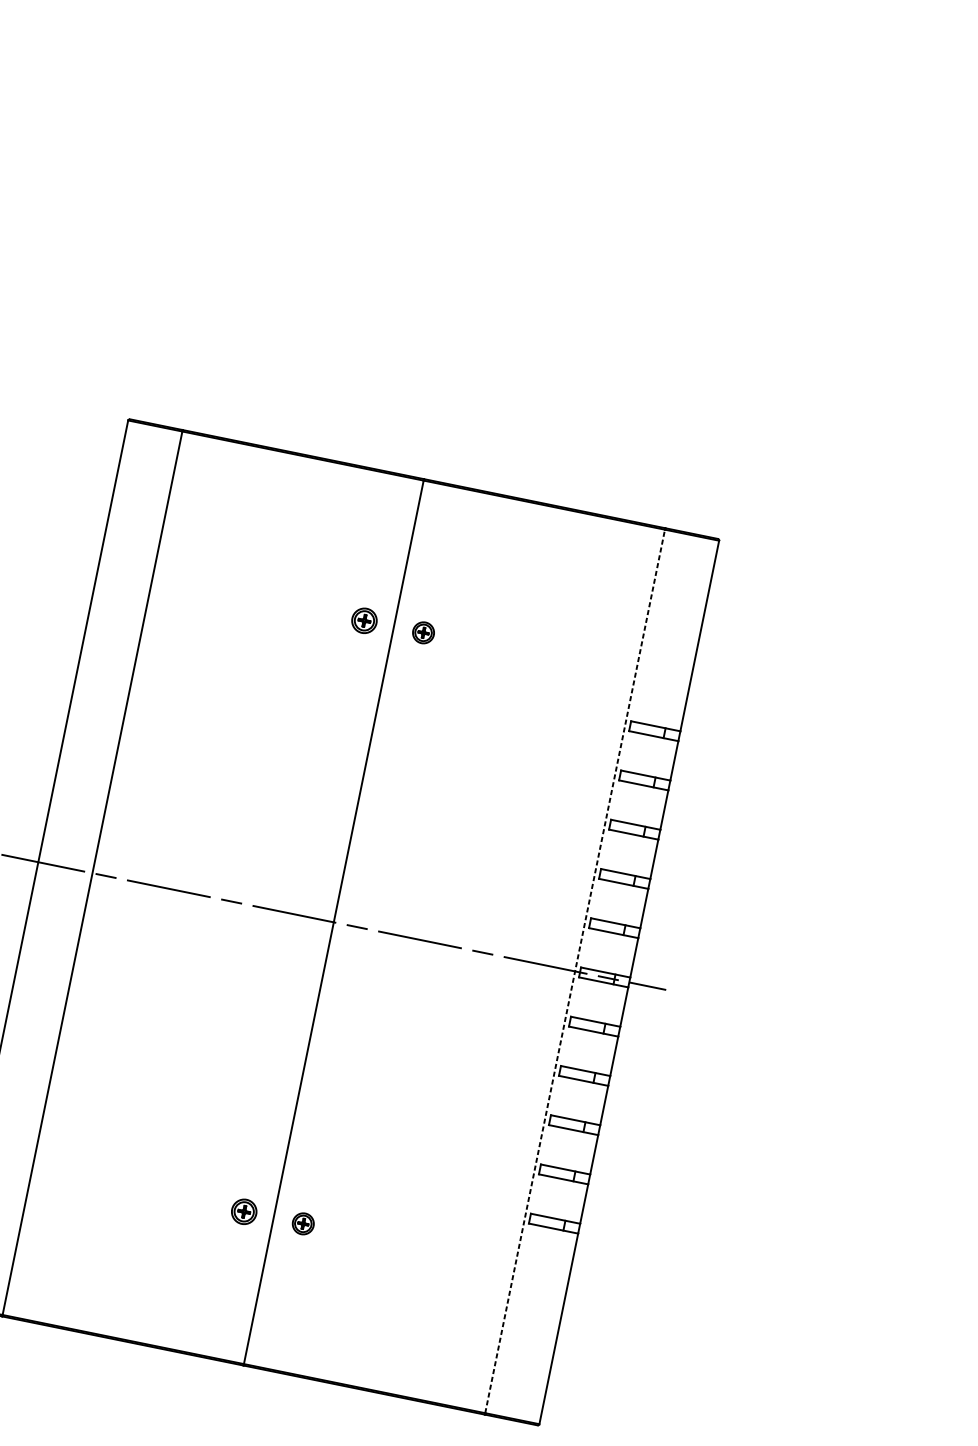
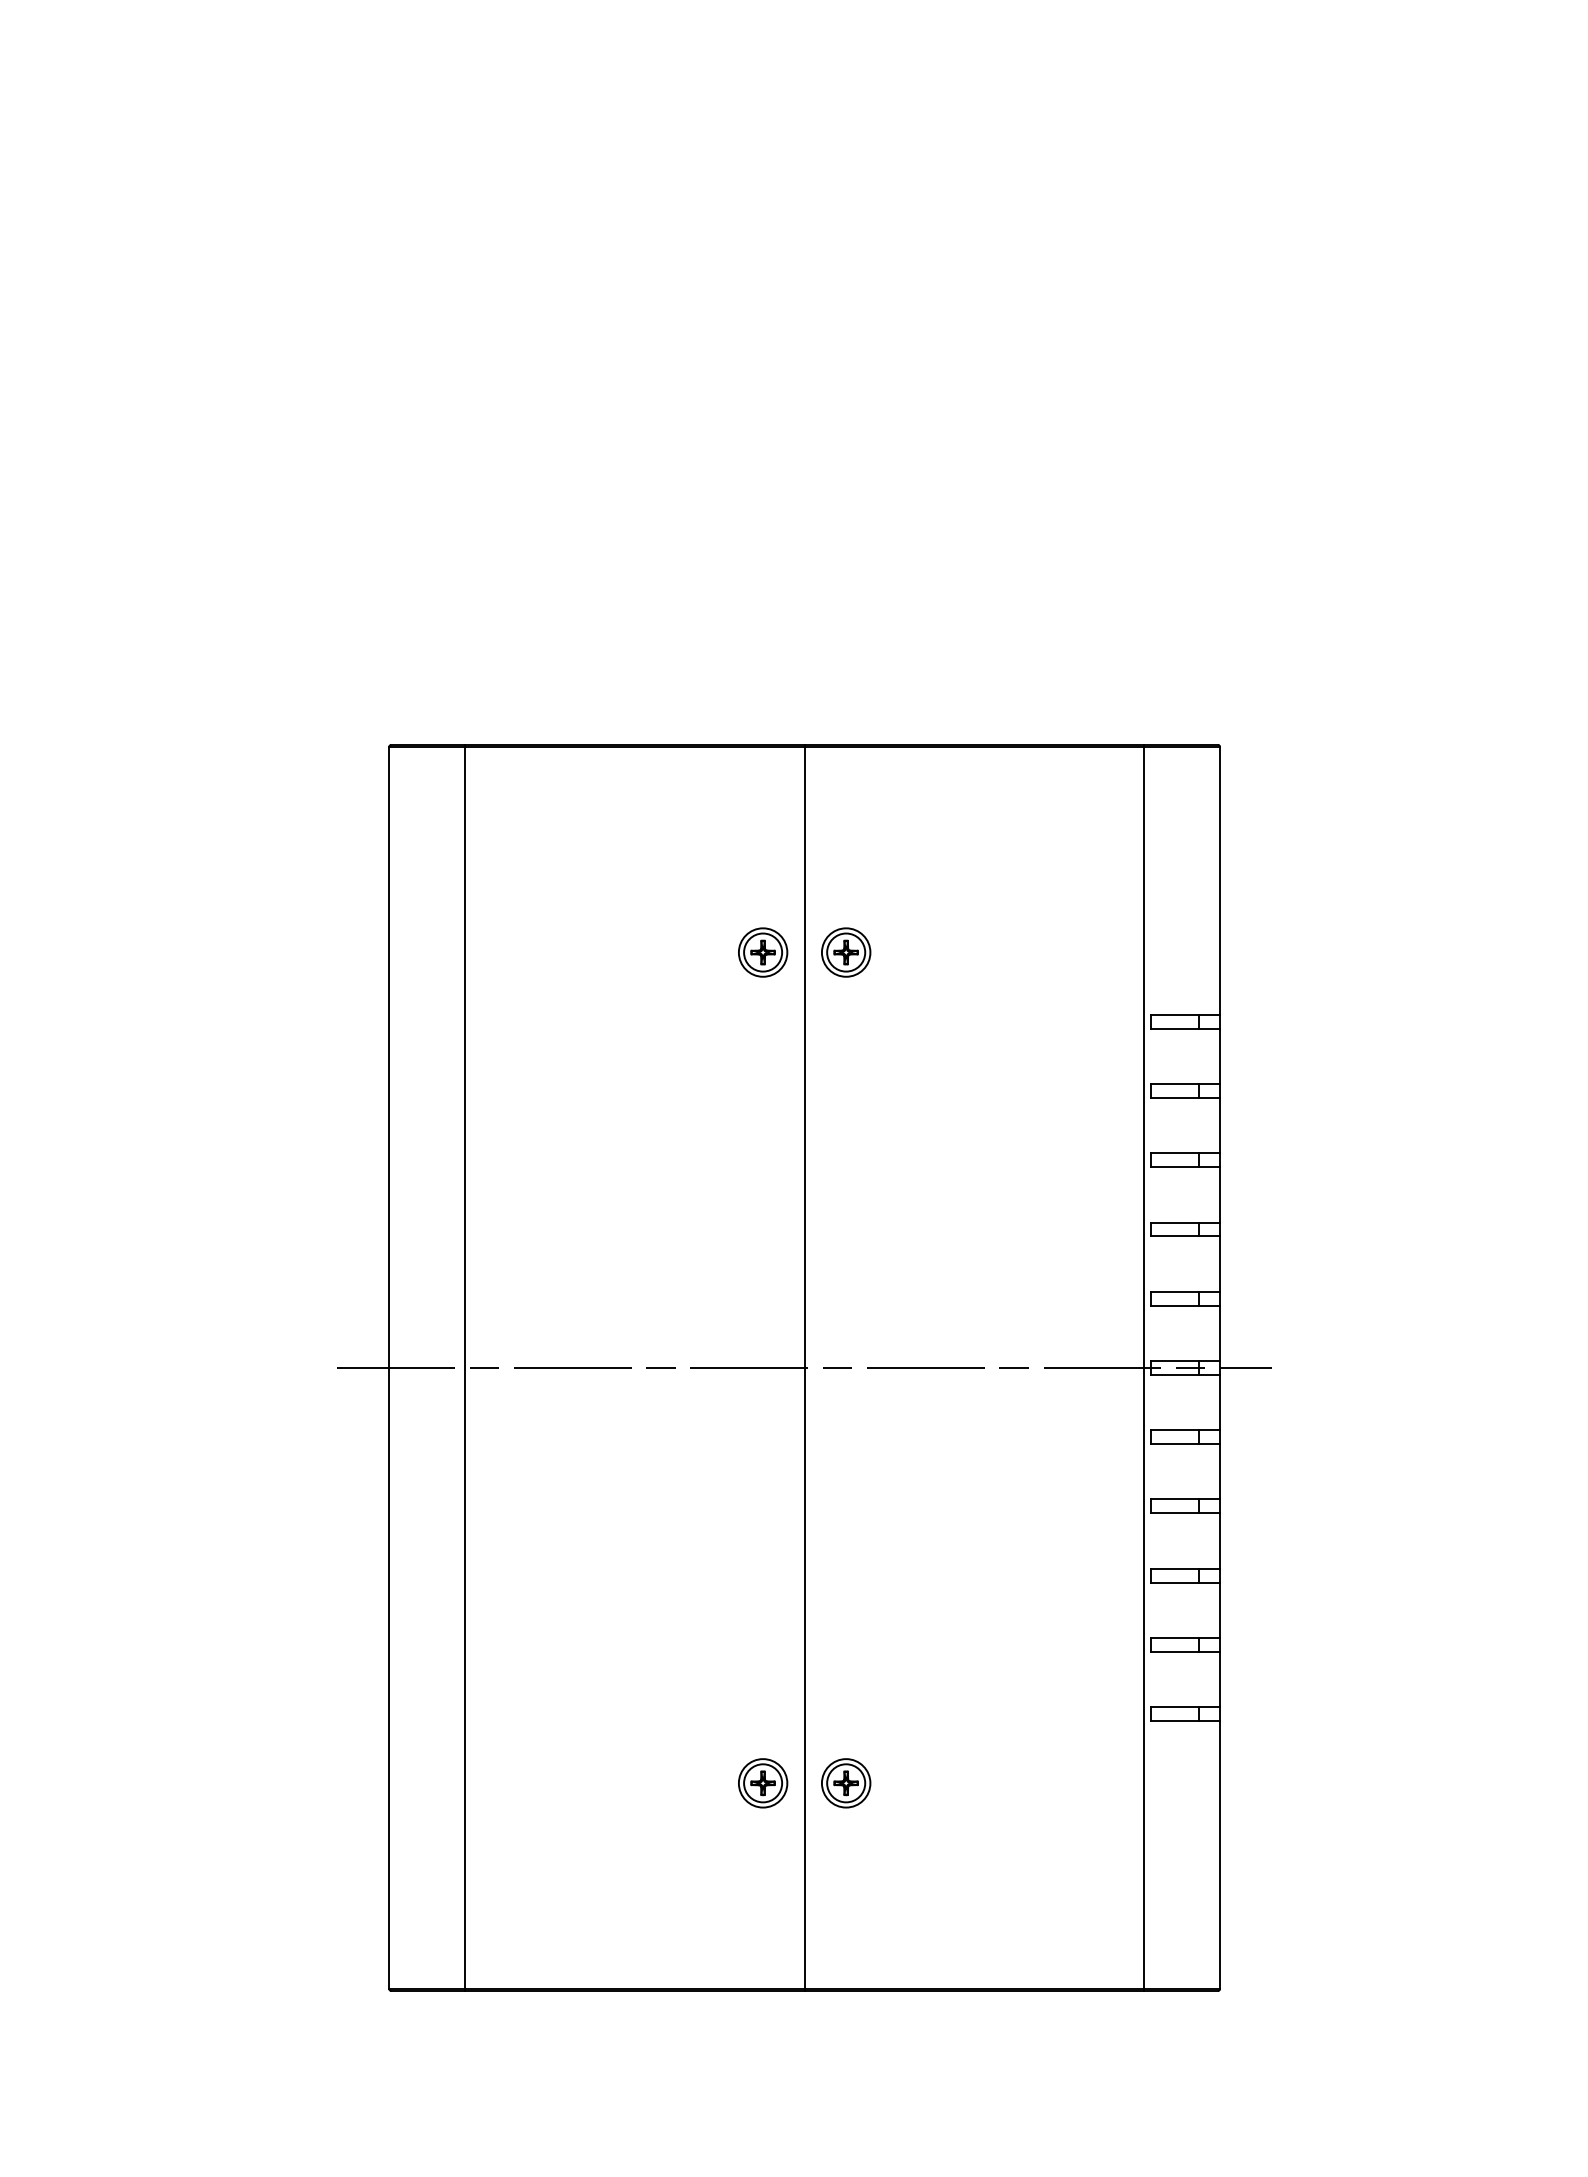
part: (364, 620) -> (763, 952), size x1.43
part: (423, 632) -> (846, 952), size x1.67
line: (574, 971) -> (1143, 1367), dashed -> solid
part: (244, 1211) -> (763, 1783), size x1.43
part: (303, 1223) -> (846, 1783), size x1.67

